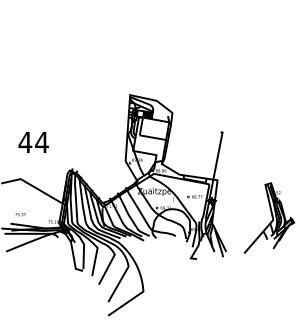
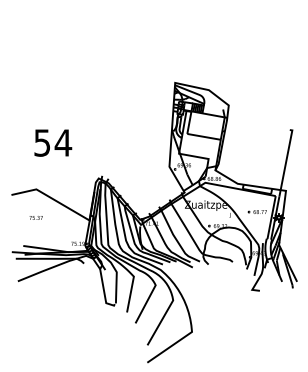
text: (25, 142) -> (42, 142), 44 -> 54
text: (20, 214) -> (36, 217), moved

